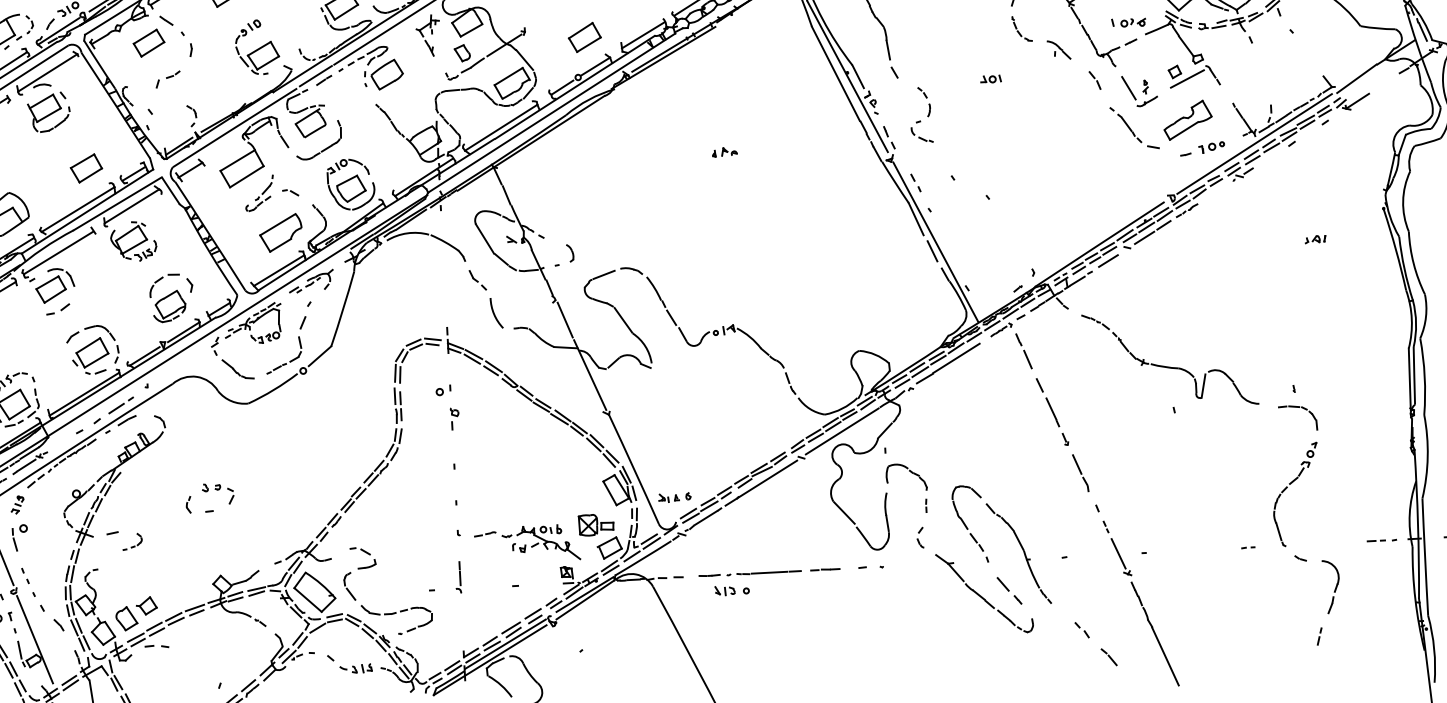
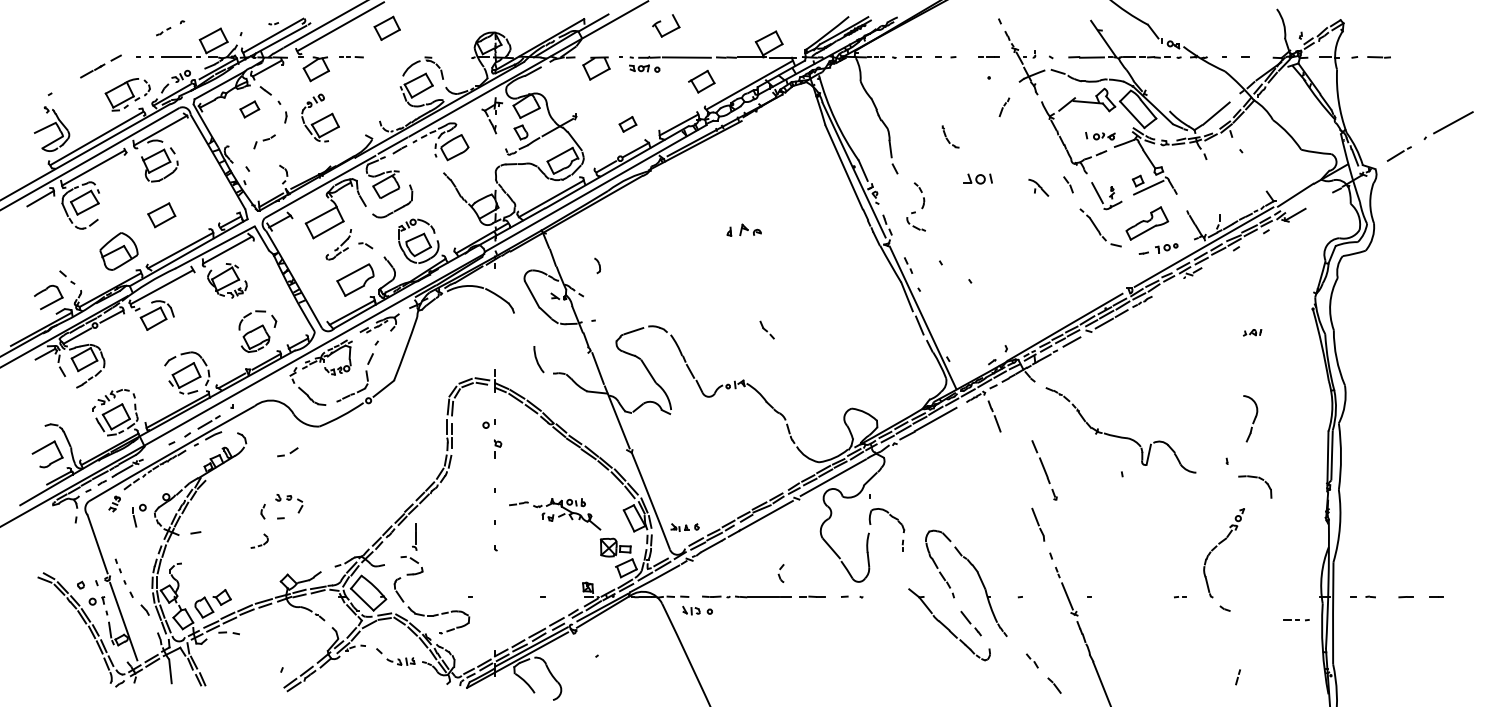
part: (1021, 28) -> (950, 136), moved
part: (584, 37) -> (627, 124), size x0.6
part: (148, 43) -> (249, 109), size x0.7
part: (257, 46) -> (320, 117), moved
part: (1058, 49) -> (1038, 187), moved
part: (991, 78) -> (978, 178), size x1.6
part: (724, 151) -> (743, 229), size x1.6
part: (86, 168) -> (161, 215), moved
part: (570, 252) -> (597, 265), moved
part: (477, 279) -> (766, 329), moved
part: (57, 309) -> (287, 452), moved
part: (1297, 408) -> (1255, 478), moved
part: (1052, 412) -> (1044, 470), moved
part: (20, 537) -> (139, 515), moved
part: (919, 537) -> (780, 573), moved
part: (132, 541) -> (259, 540), moved
part: (1382, 541) -> (1296, 620), moved
part: (527, 544) -> (555, 514), moved
part: (458, 576) -> (414, 536), moved
part: (1331, 586) -> (1250, 418), moved
part: (732, 590) -> (697, 610), moved

